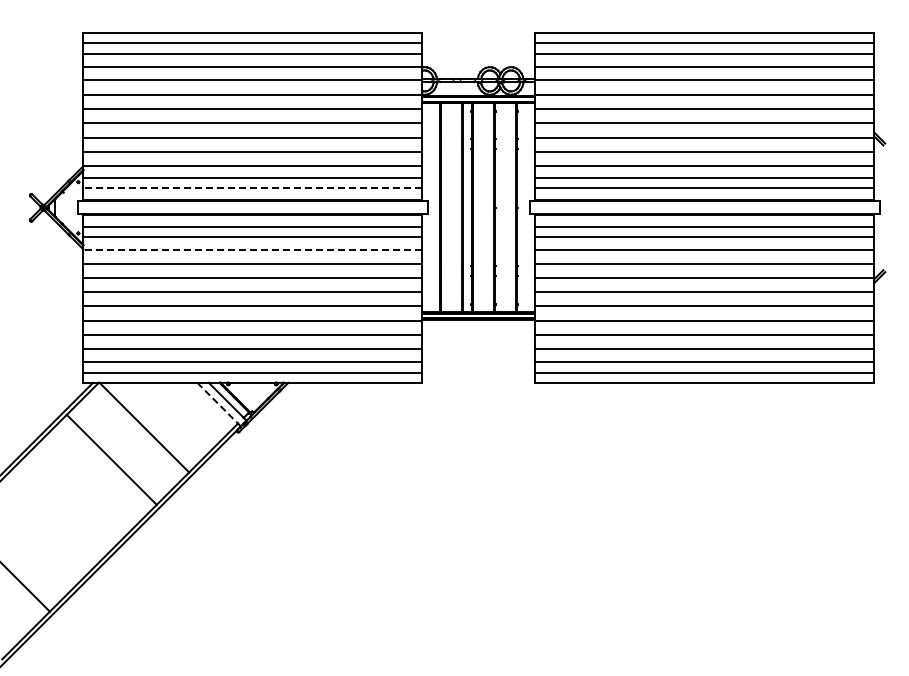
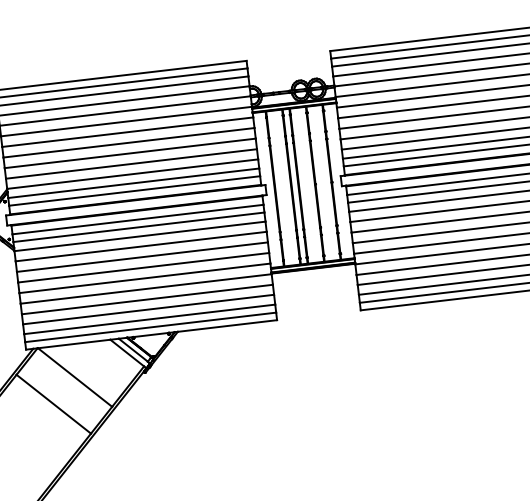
line: (252, 188) -> (134, 191), dashed -> solid
line: (252, 249) -> (139, 236), dashed -> solid
line: (217, 403) -> (127, 353), dashed -> solid

